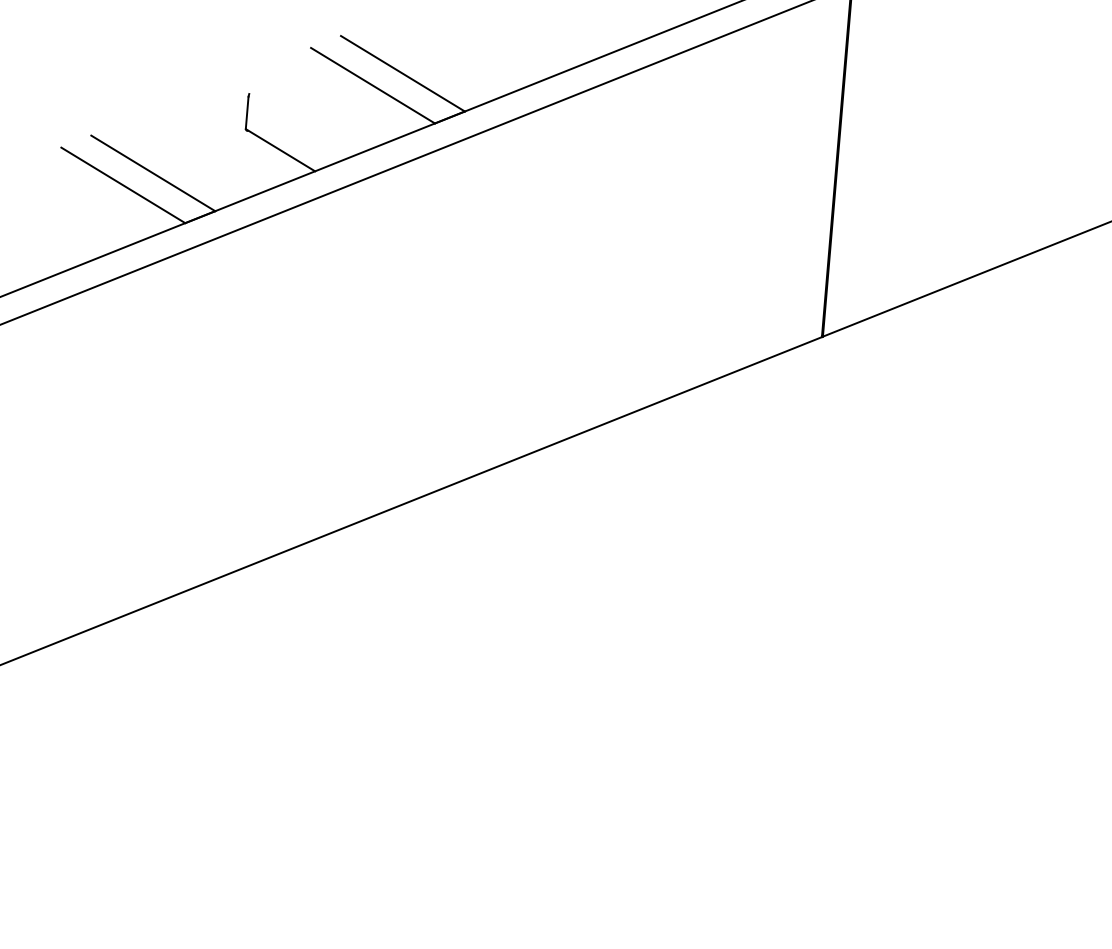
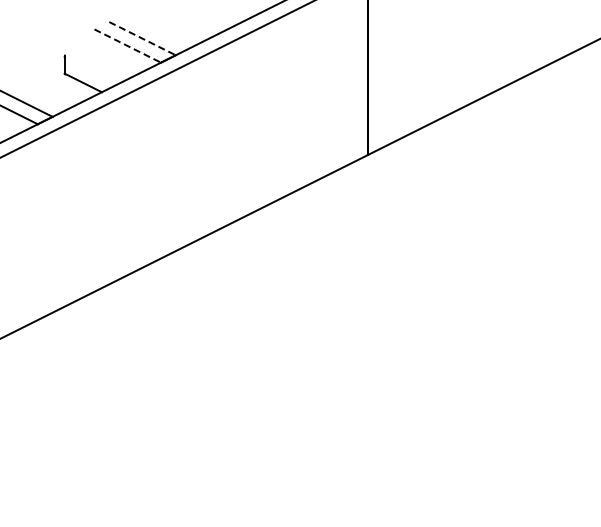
line: (404, 73) -> (143, 38), solid -> dashed
line: (374, 86) -> (128, 46), solid -> dashed

